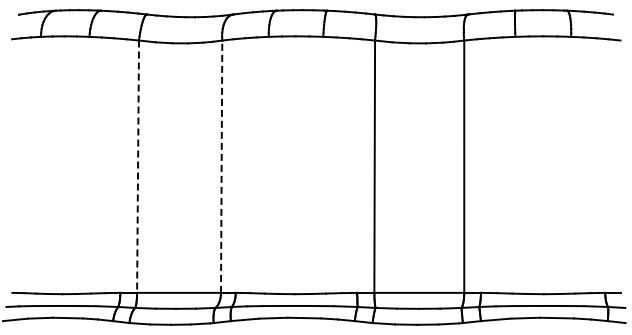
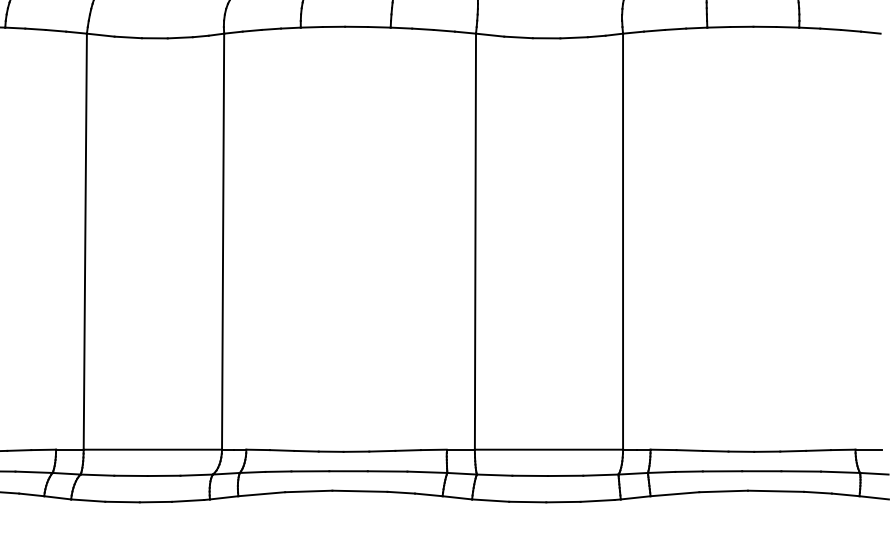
line: (221, 166) -> (222, 241), dashed -> solid
line: (138, 167) -> (86, 242), dashed -> solid

